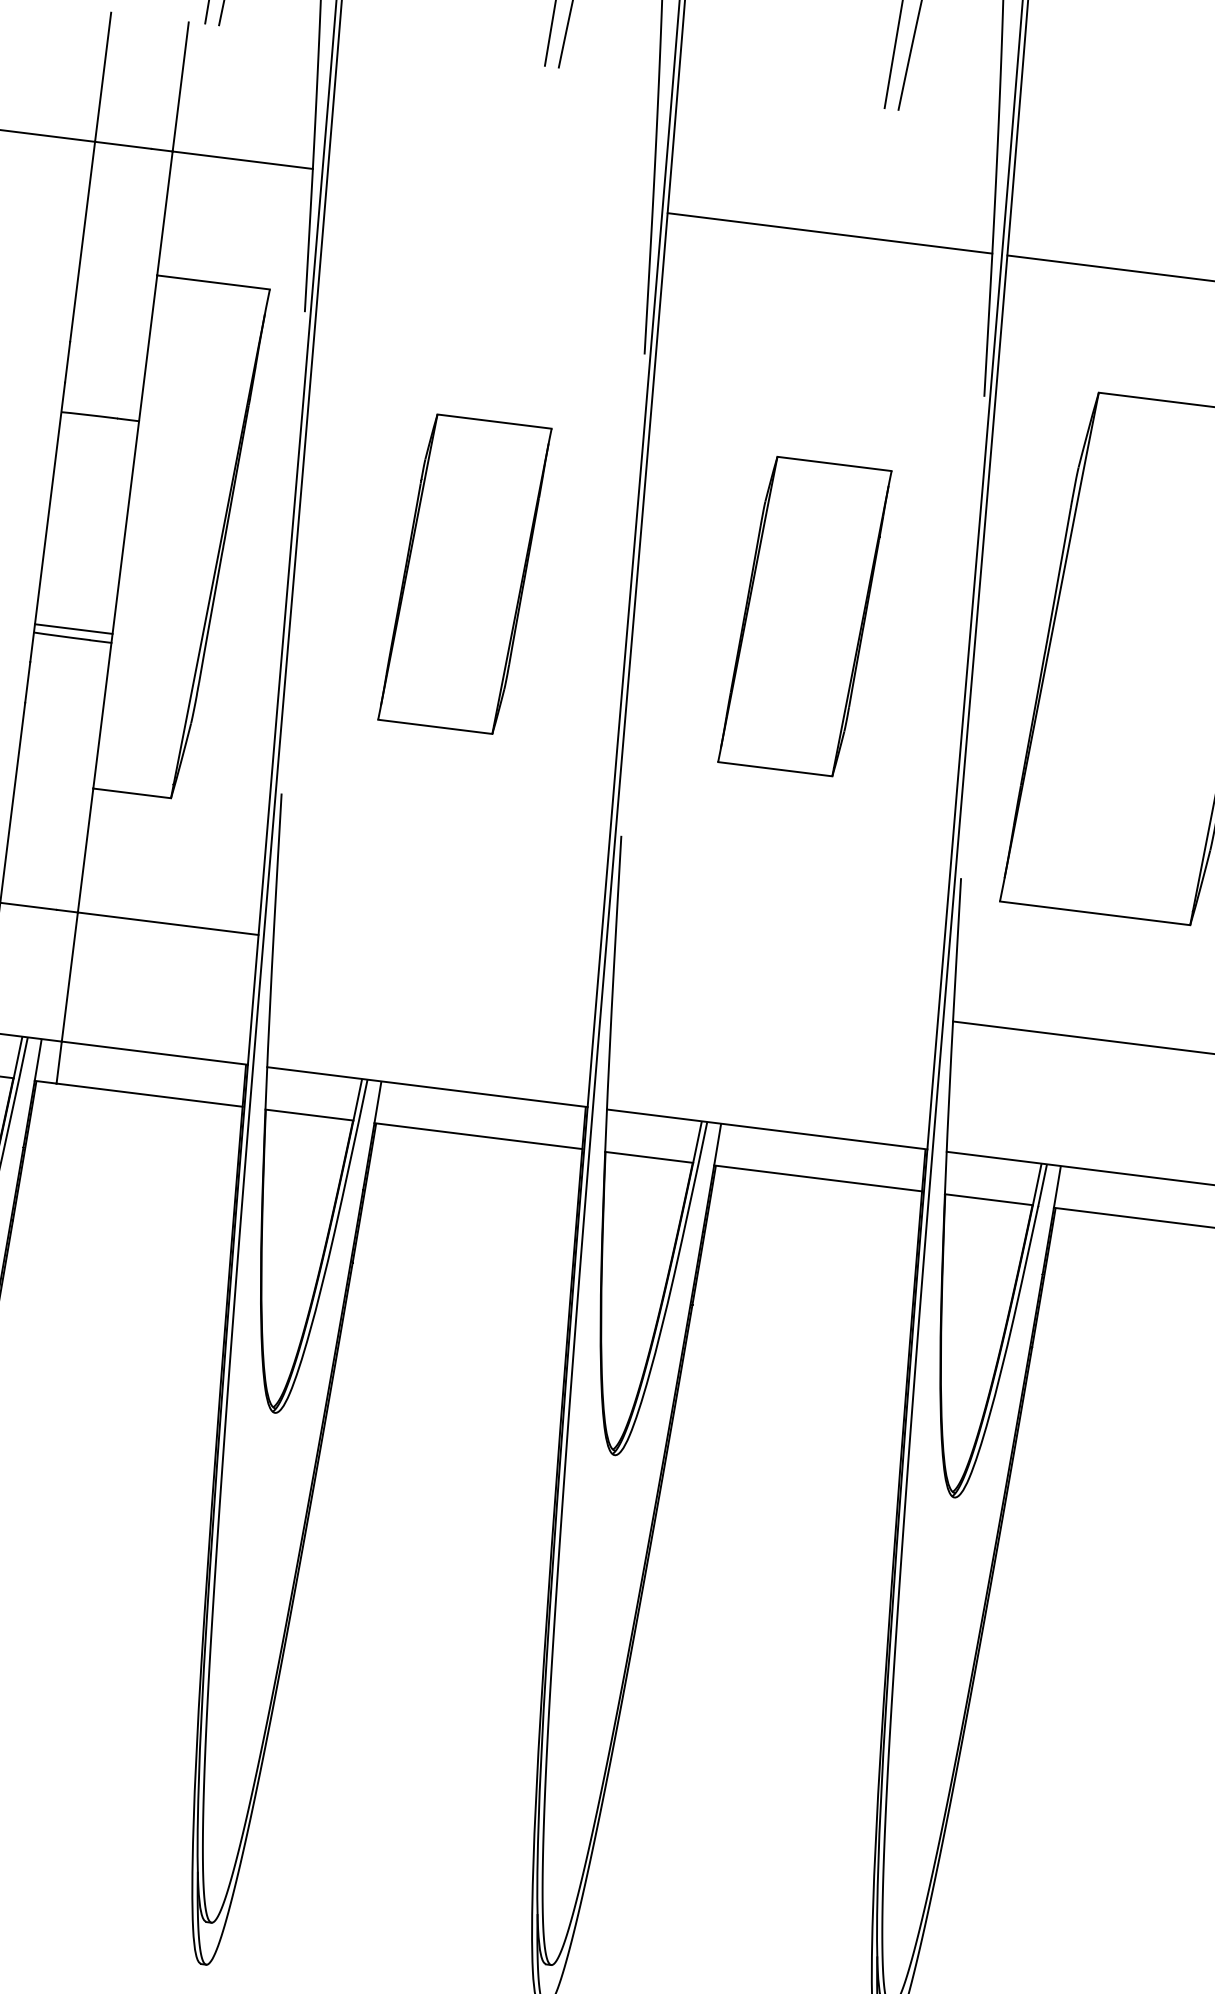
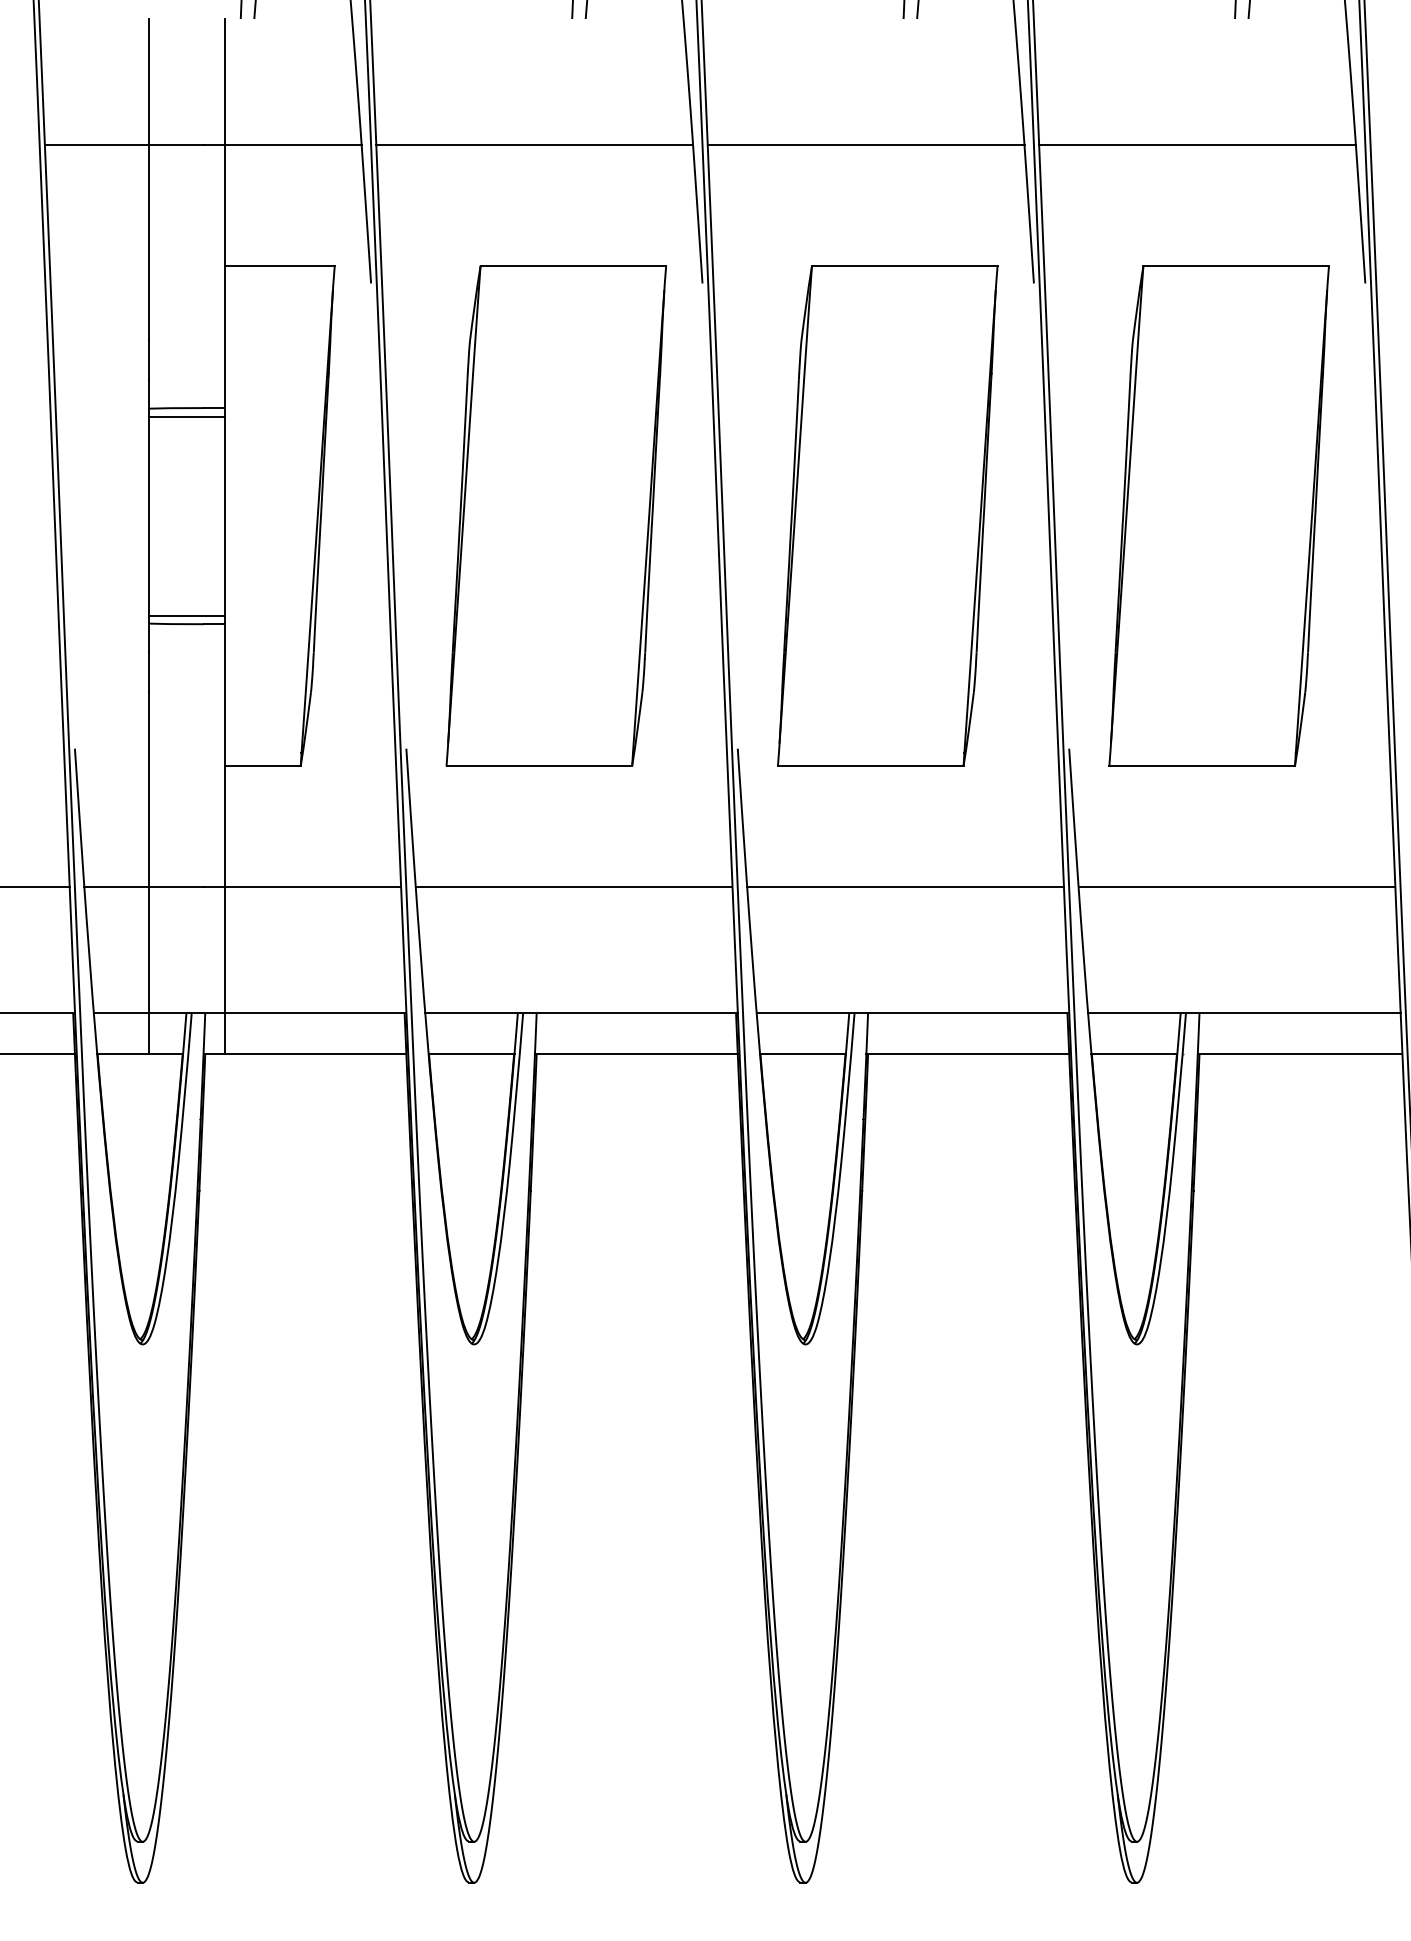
line: (490, 190) -> (534, 144), added
line: (98, 424) -> (186, 416), added
part: (464, 573) -> (555, 515), size x1.67
part: (804, 615) -> (887, 515), size x1.67
line: (435, 957) -> (573, 887), added
line: (775, 999) -> (905, 887), added

